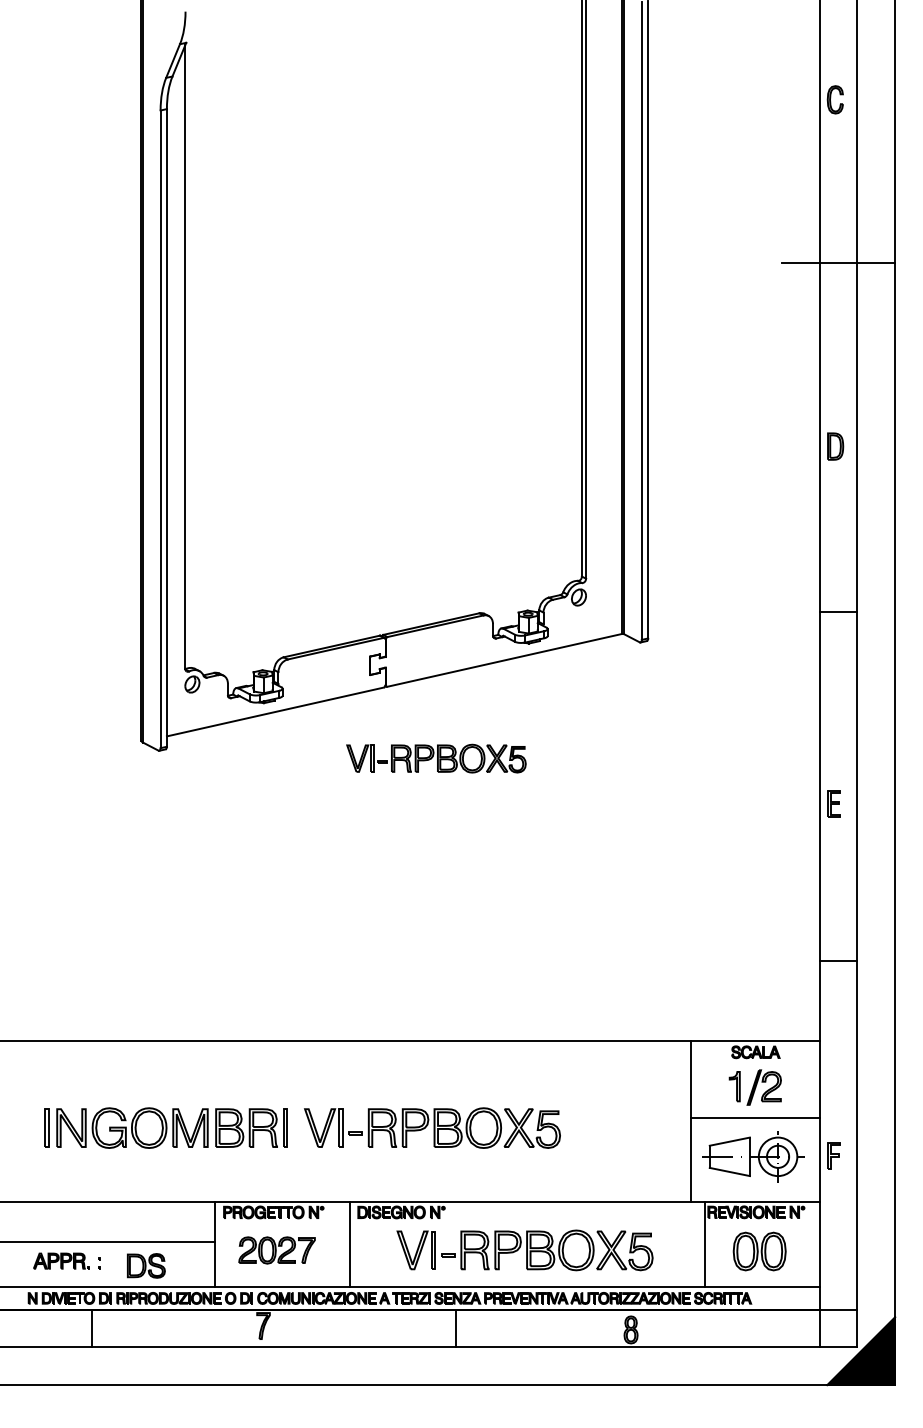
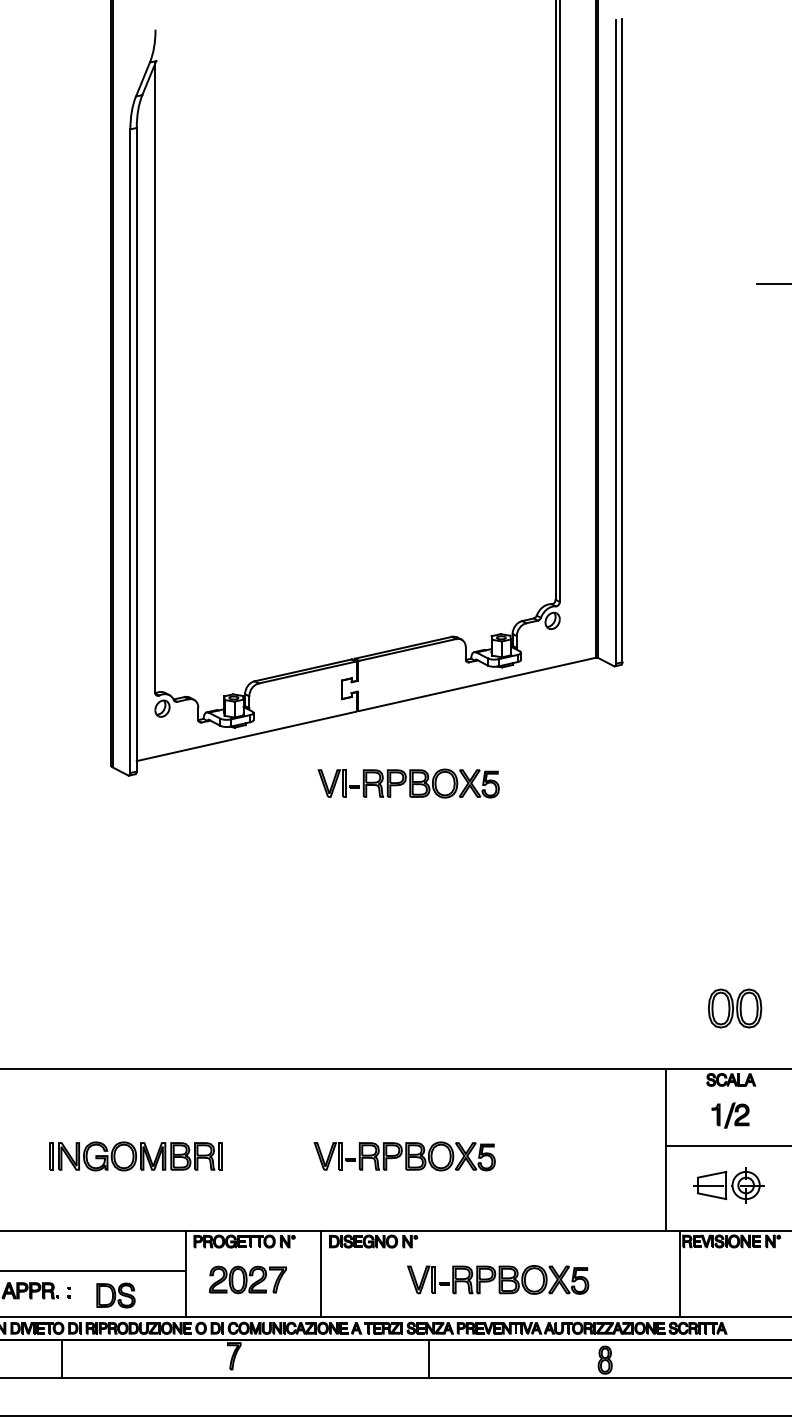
part: (754, 1087) -> (729, 1115), size x0.7
part: (165, 1127) -> (135, 1155), size x0.7
part: (432, 1127) -> (404, 1155), size x0.7
part: (753, 1156) -> (728, 1185), size x0.7
part: (524, 1250) -> (497, 1279), size x0.7
part: (759, 1251) -> (734, 1008), moved

